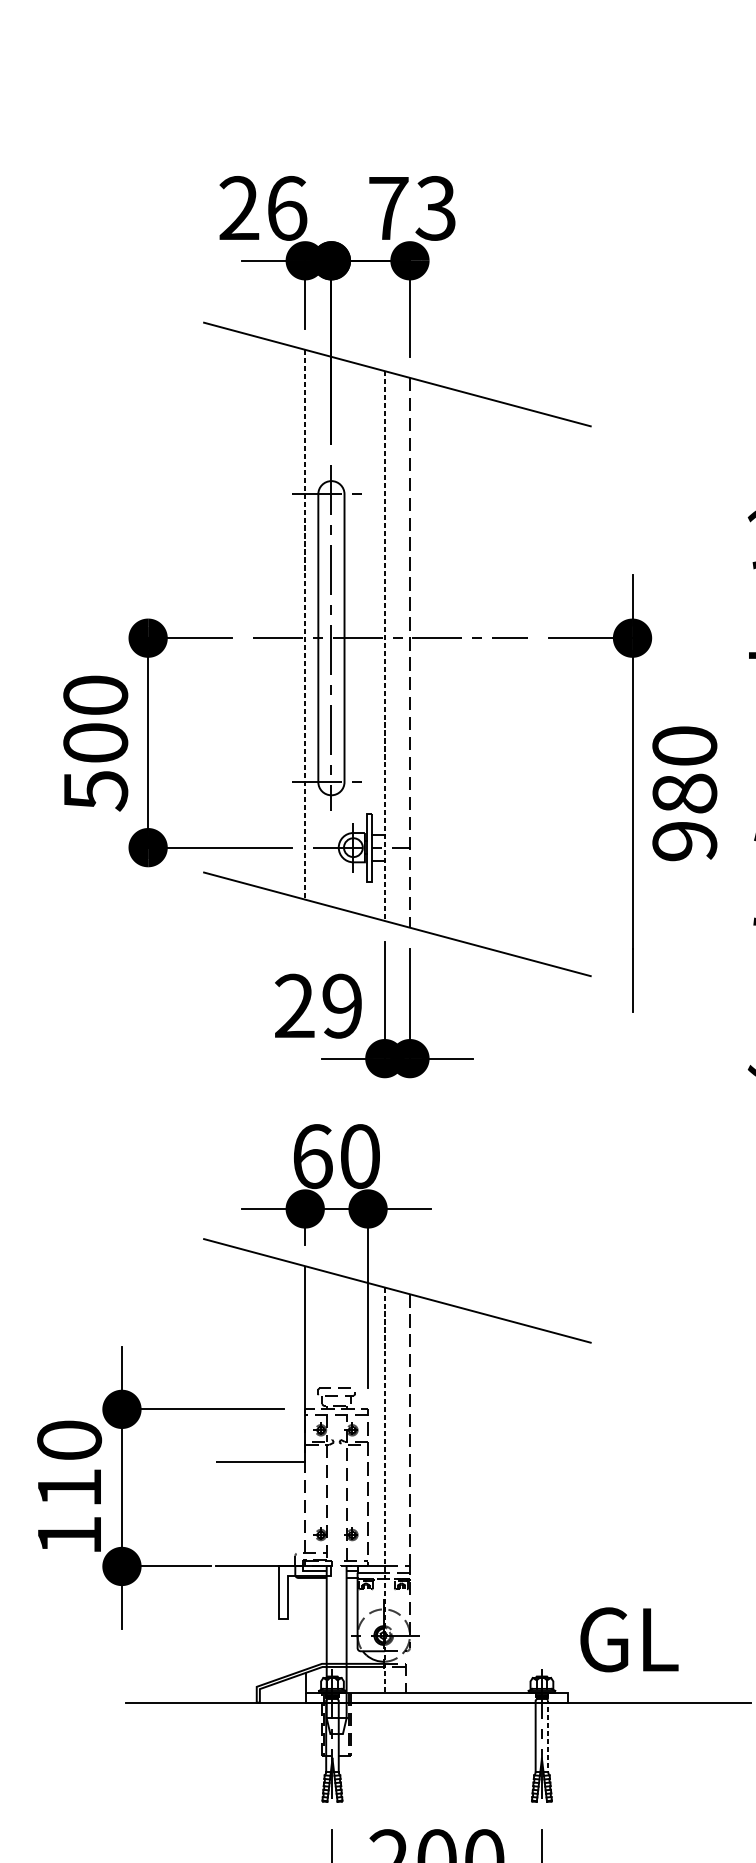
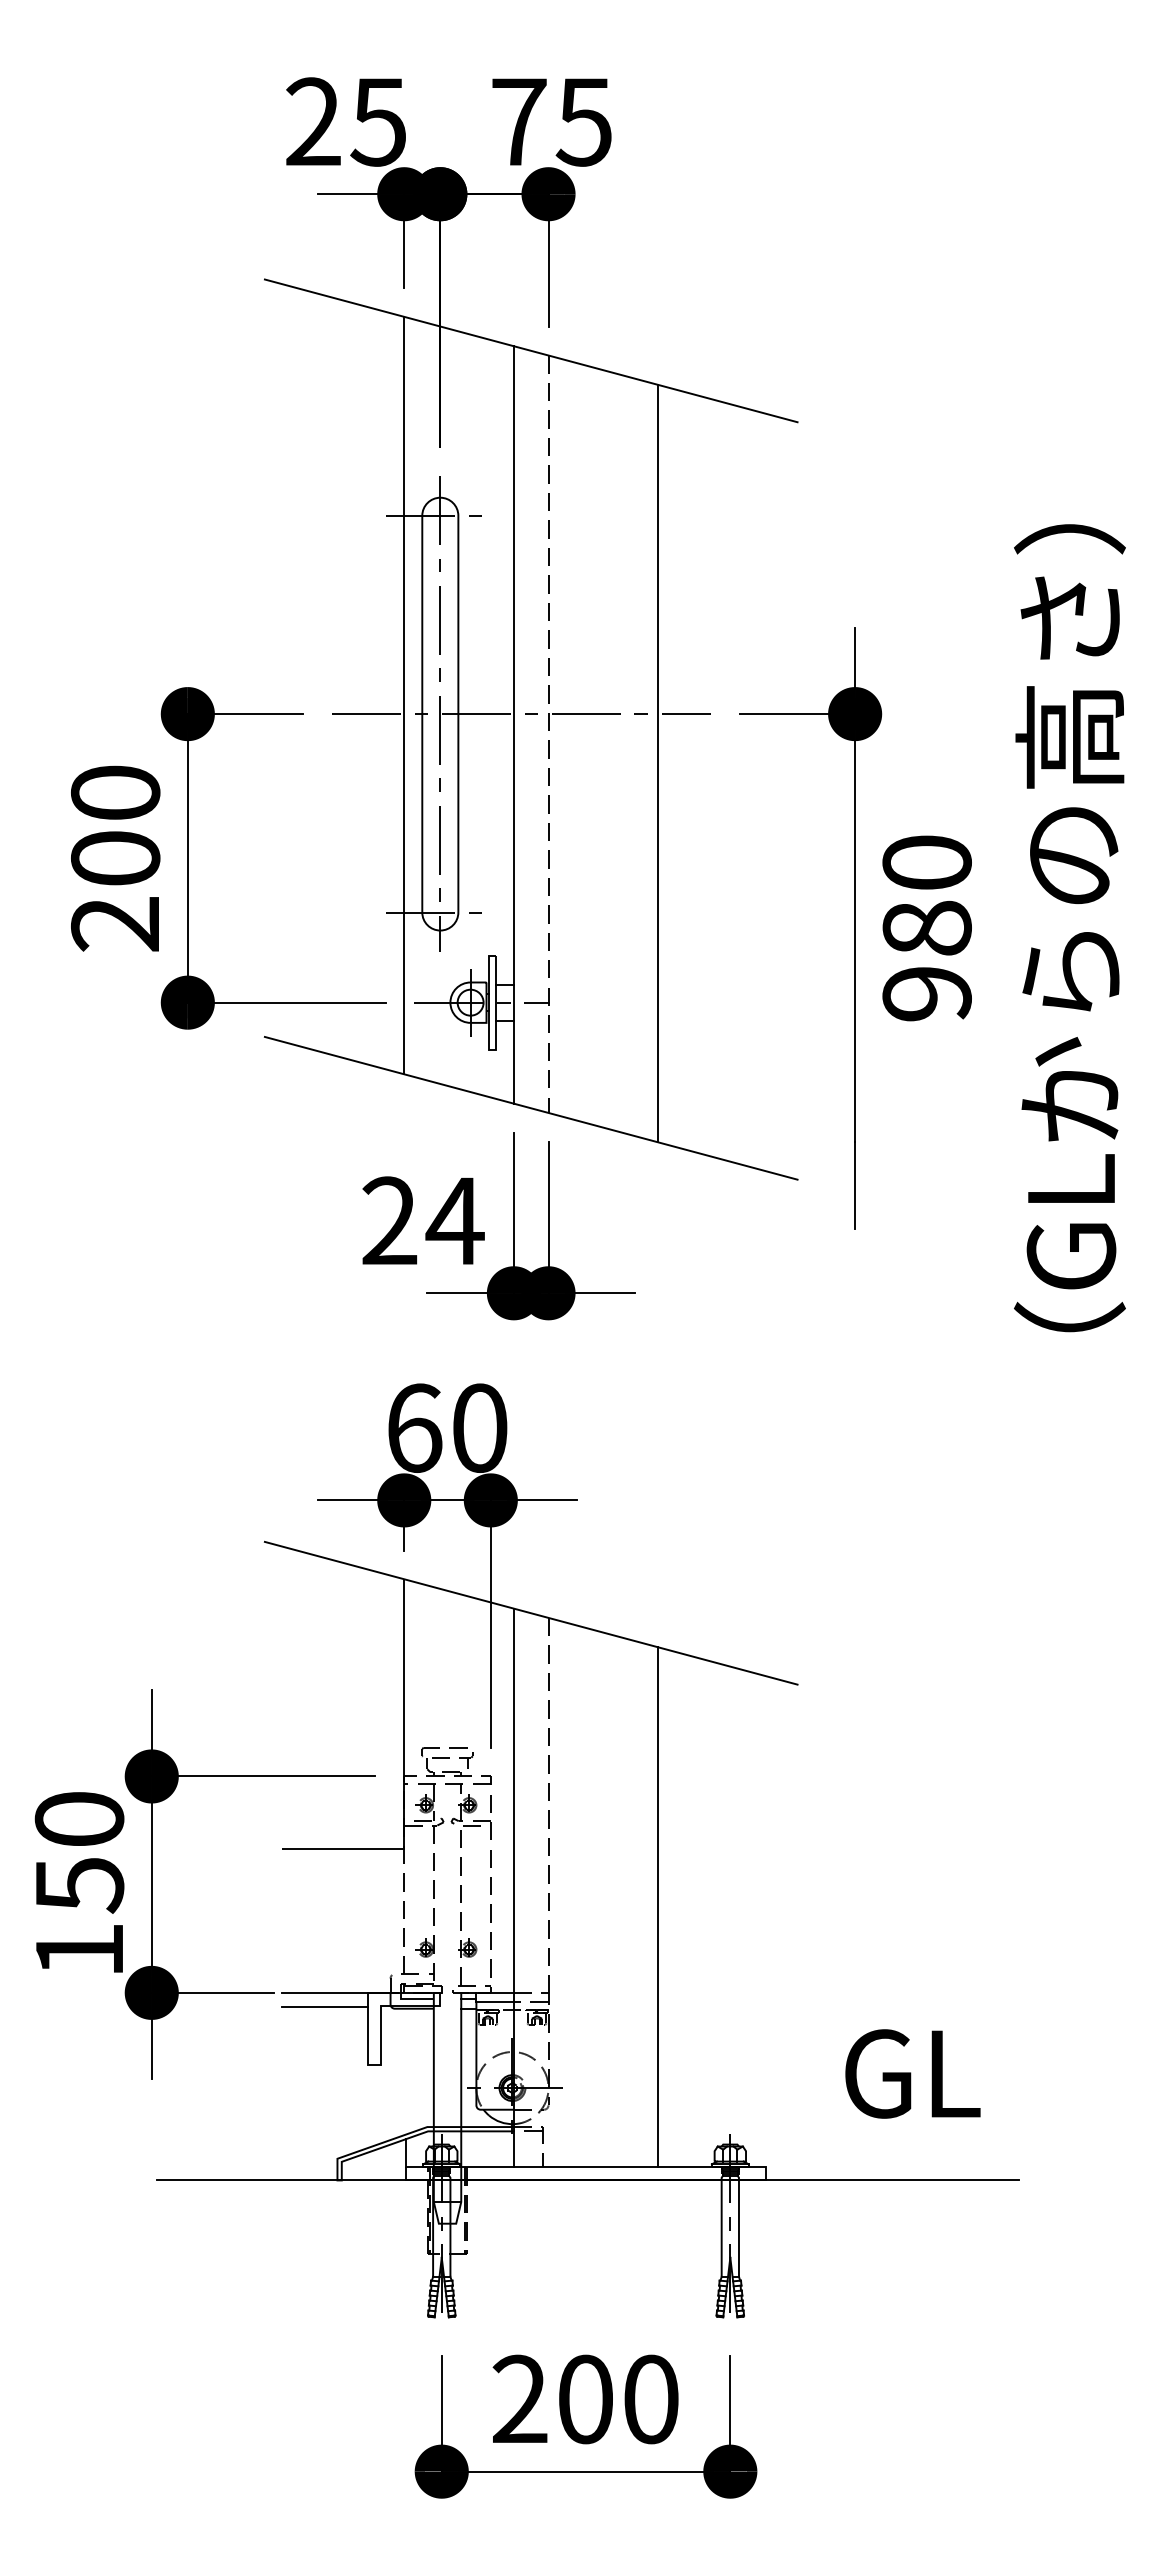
text: (286, 208) -> (378, 121), 26 -> 25
text: (435, 208) -> (583, 121), 73 -> 75
line: (305, 624) -> (404, 695), dashed -> solid
line: (384, 645) -> (513, 724), dashed -> solid
line: (489, 674) -> (658, 763), added
text: (95, 791) -> (115, 925), 500 -> 200
text: (341, 1005) -> (454, 1220), 29 -> 24
text: (70, 1488) -> (80, 1885), 110 -> 150
line: (384, 1490) -> (513, 1888), dashed -> solid
line: (489, 1504) -> (658, 1907), added
line: (247, 1577) -> (324, 2007), added
text: (629, 1639) -> (912, 2073), moved
line: (547, 1735) -> (738, 2225), dashed -> solid

